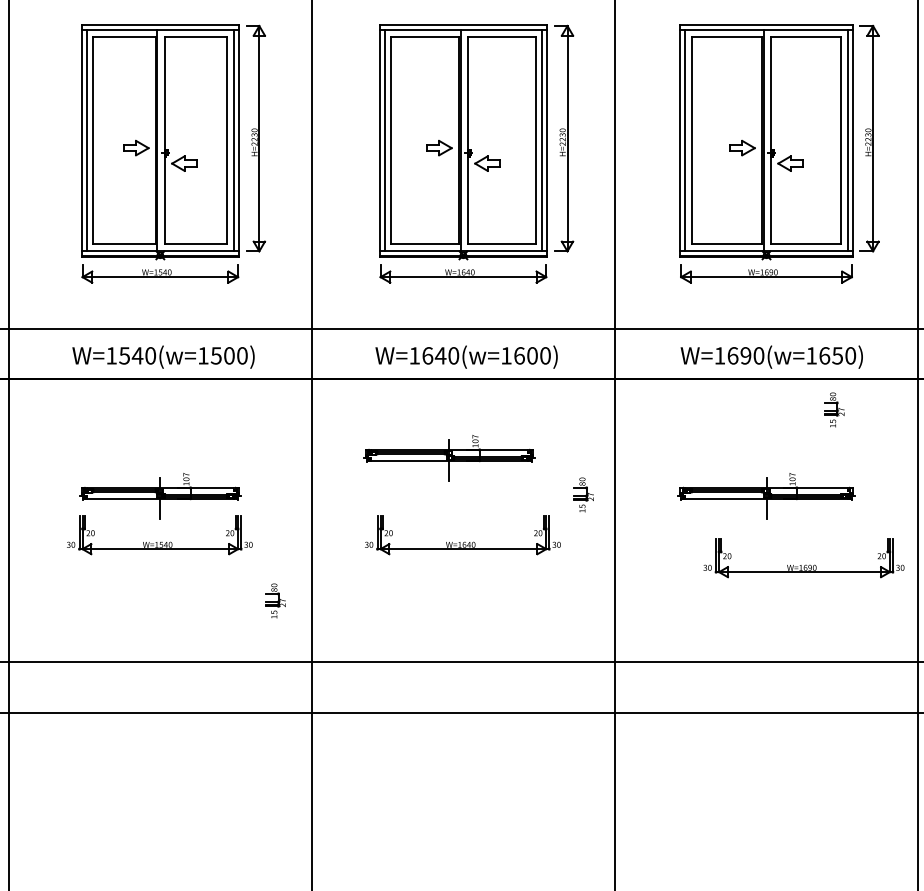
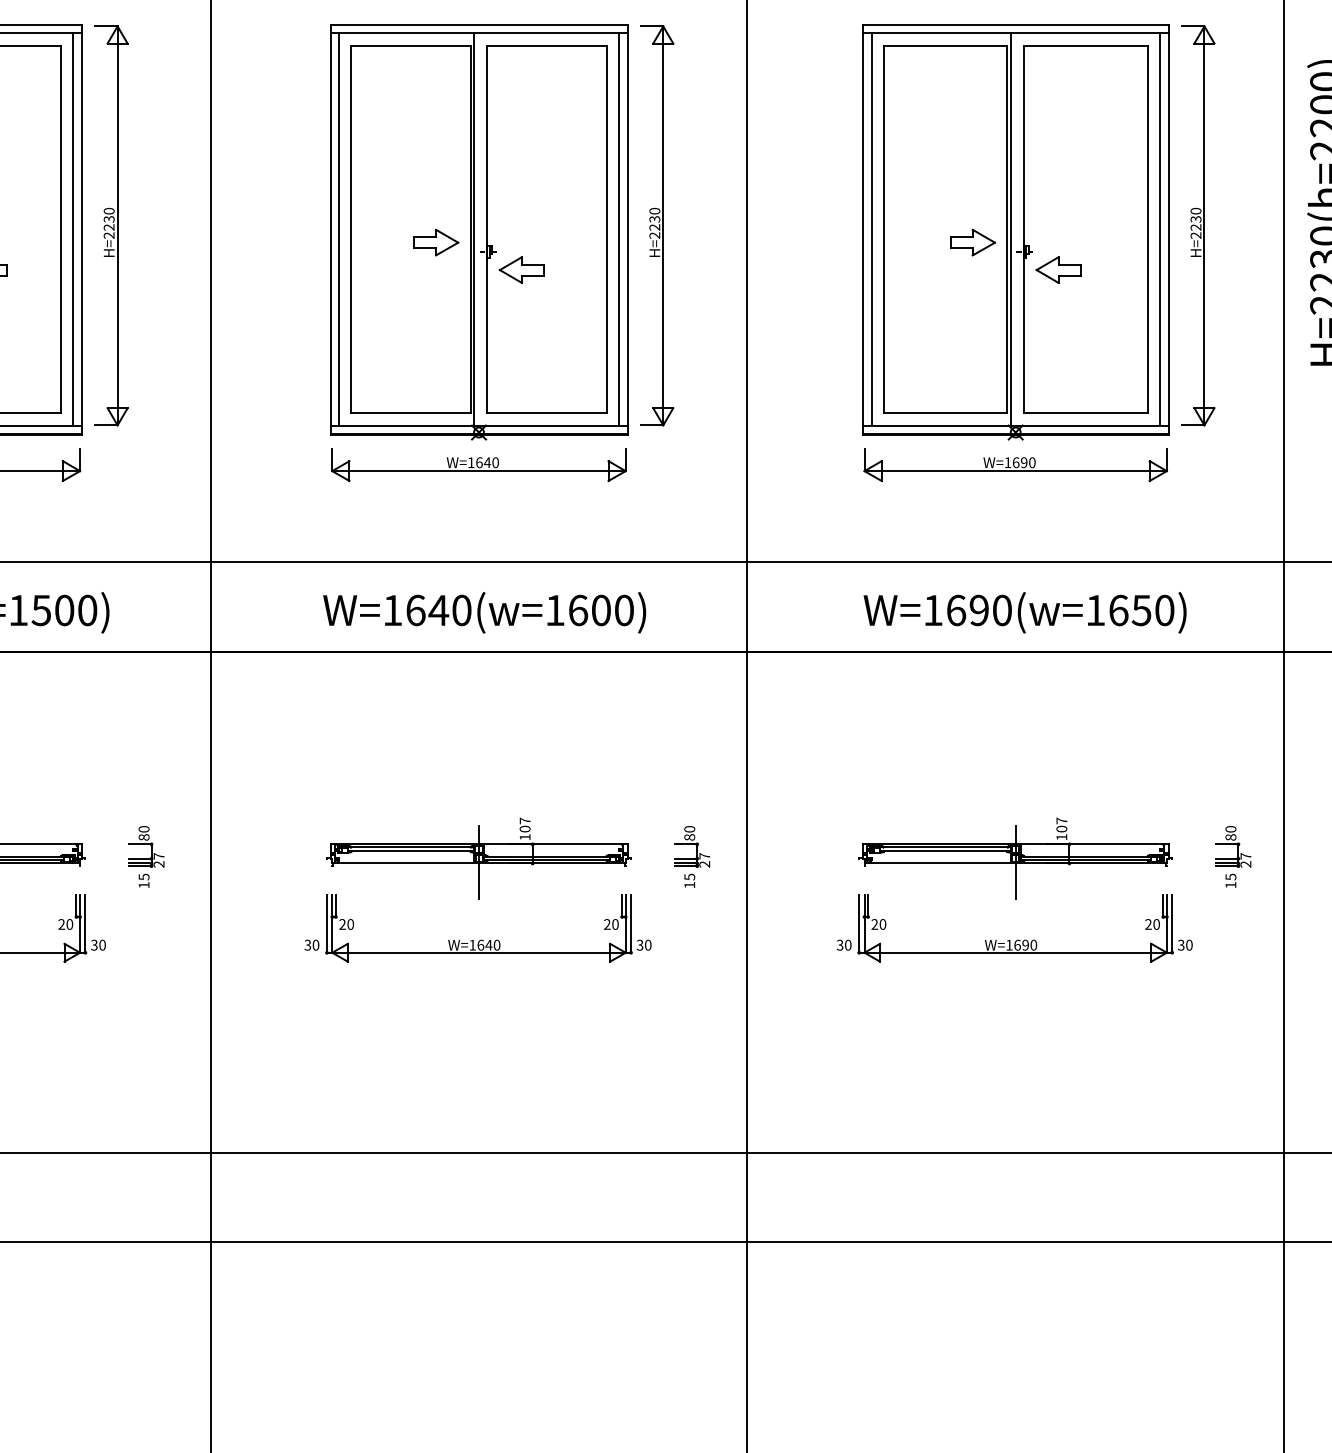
part: (834, 409) -> (1233, 855), moved
part: (449, 458) -> (479, 859), moved
part: (805, 564) -> (1017, 939), moved
part: (275, 600) -> (146, 855), moved

